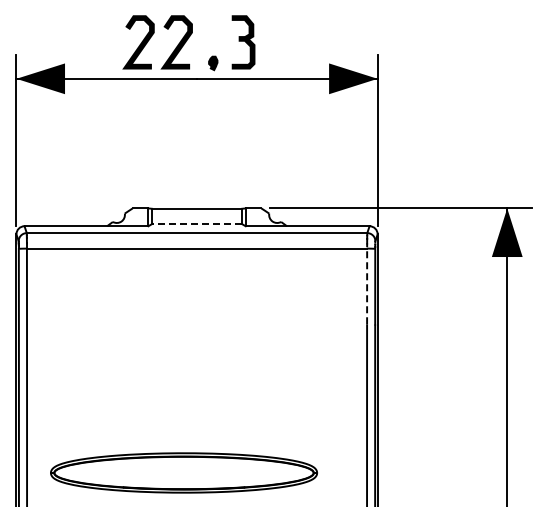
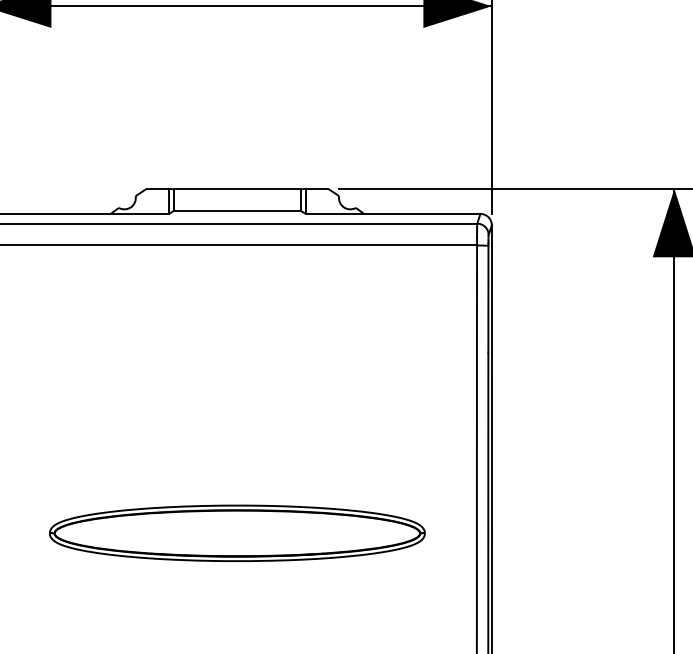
line: (196, 224) -> (236, 211), dashed -> solid
line: (367, 283) -> (477, 294), dashed -> solid
part: (183, 472) -> (236, 532), moved

